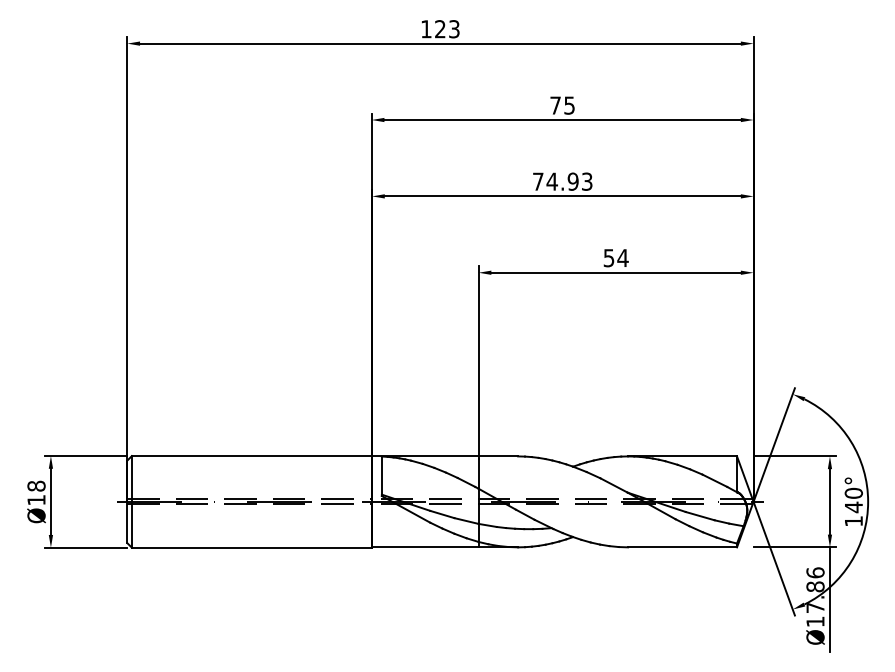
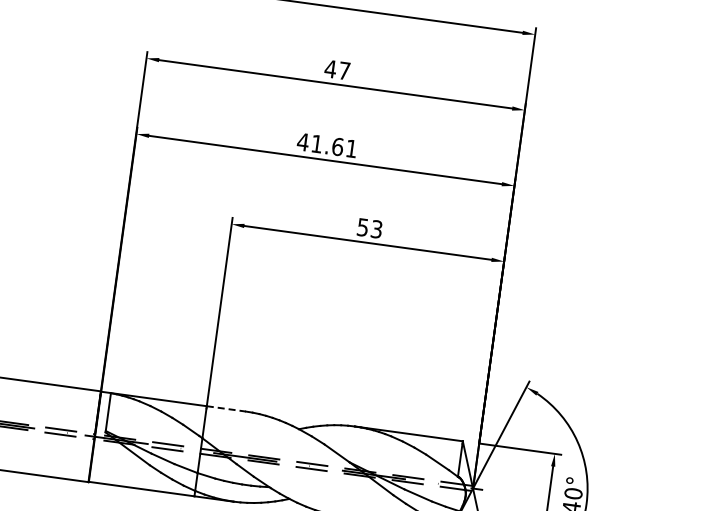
text: (561, 105) -> (336, 69), 75 -> 47
text: (562, 181) -> (327, 145), 74.93 -> 41.61
text: (622, 258) -> (376, 229), 54 -> 53
line: (498, 456) -> (226, 408), solid -> dashed

